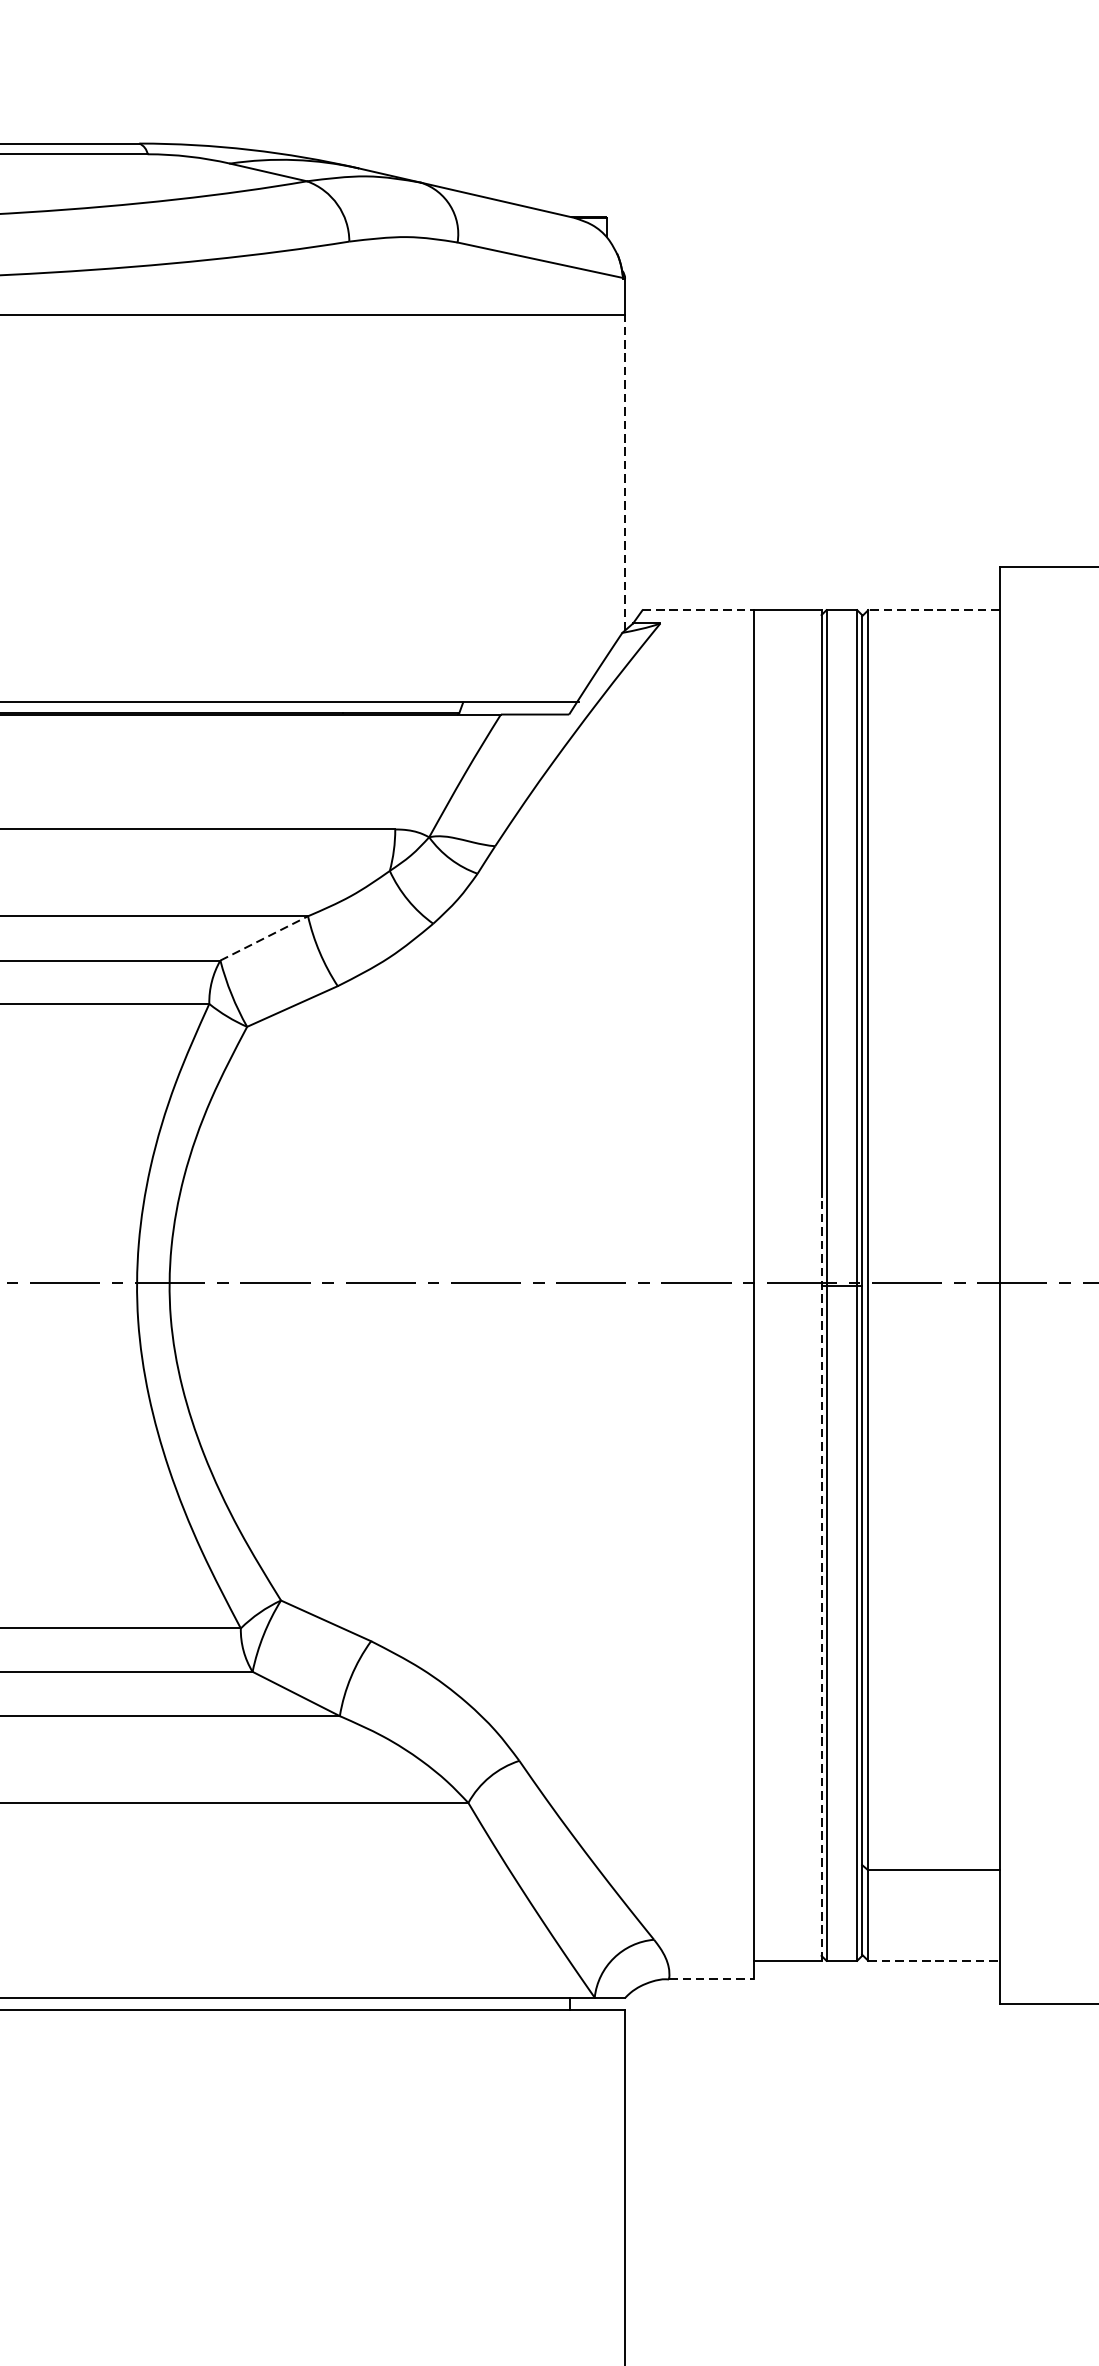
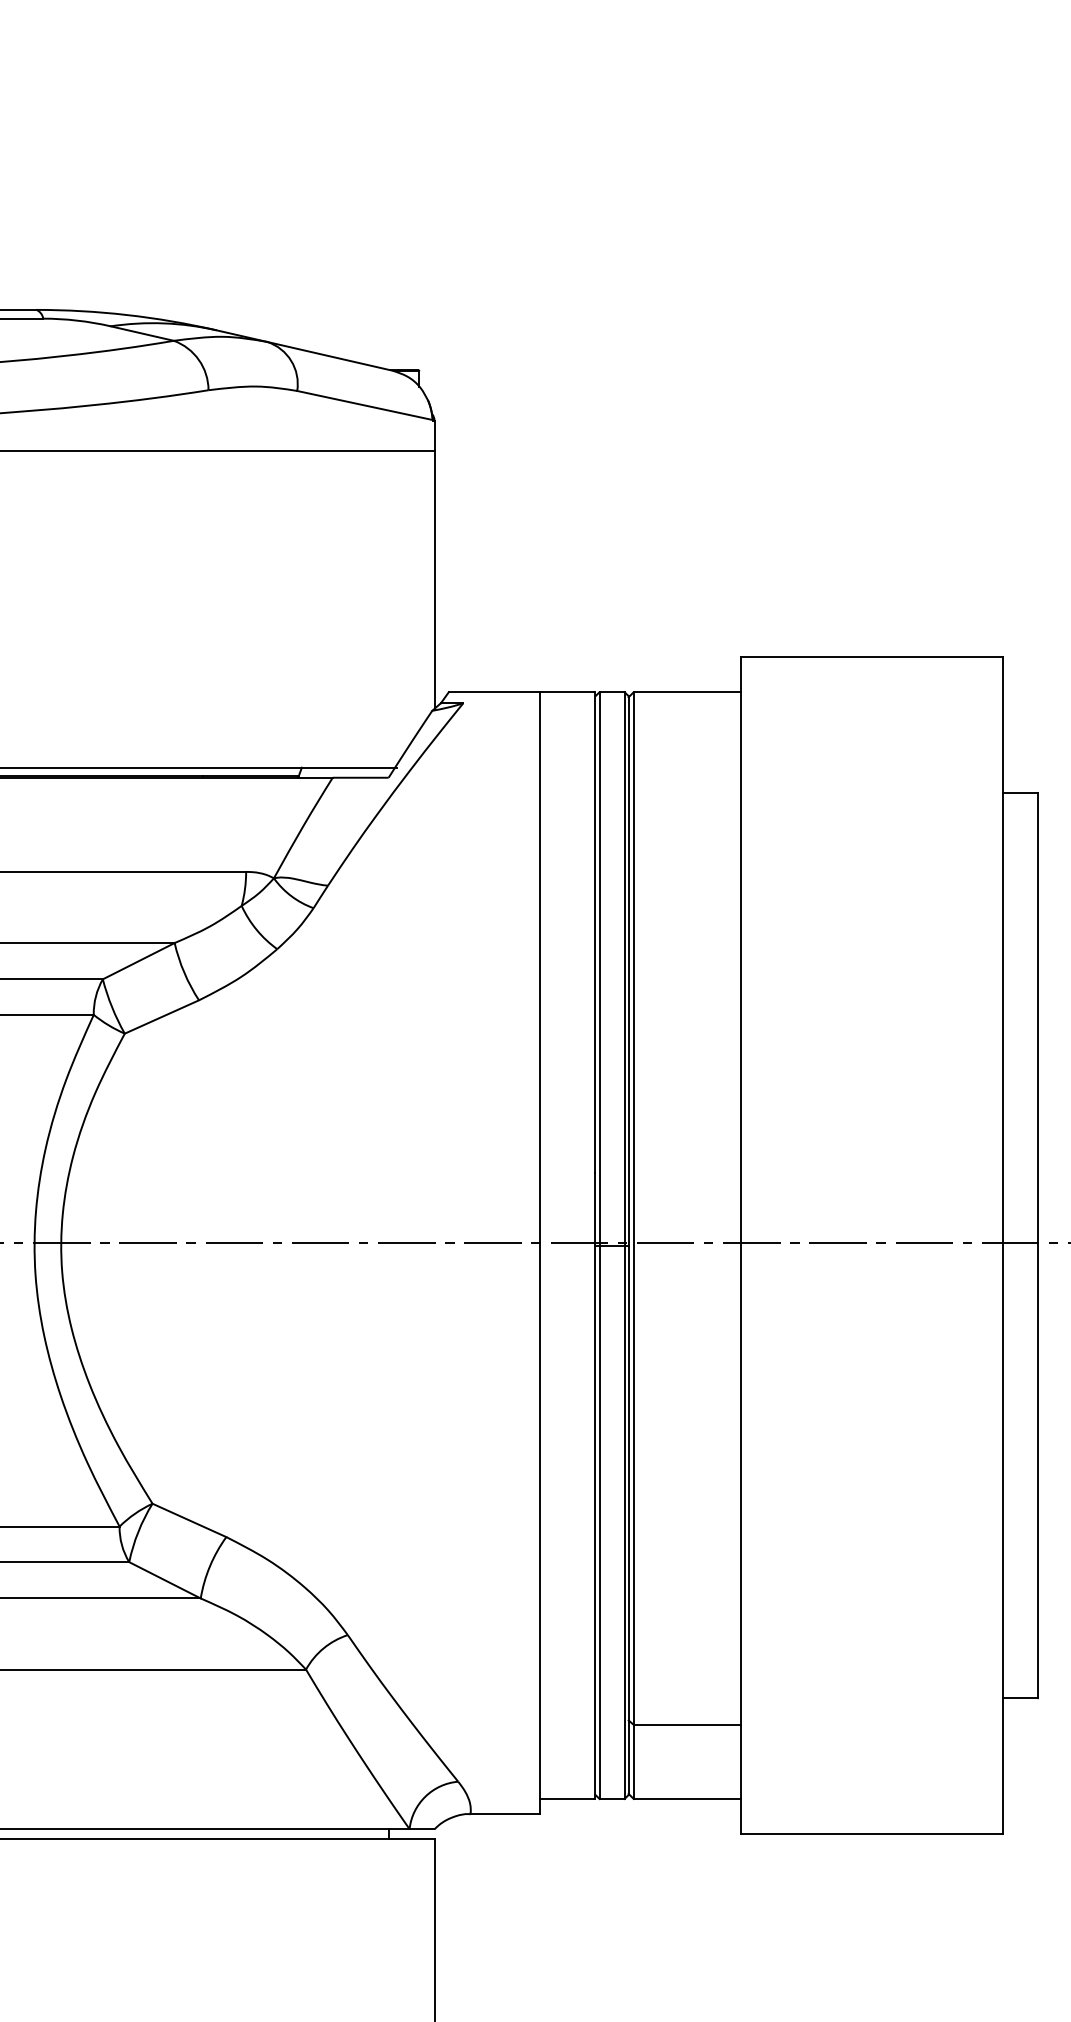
line: (625, 472) -> (434, 579), dashed -> solid
line: (698, 610) -> (494, 692), dashed -> solid
line: (933, 610) -> (687, 692), dashed -> solid
line: (265, 937) -> (139, 960), dashed -> solid
line: (821, 1579) -> (595, 1486), dashed -> solid
line: (933, 1960) -> (687, 1798), dashed -> solid
line: (711, 1979) -> (505, 1814), dashed -> solid

